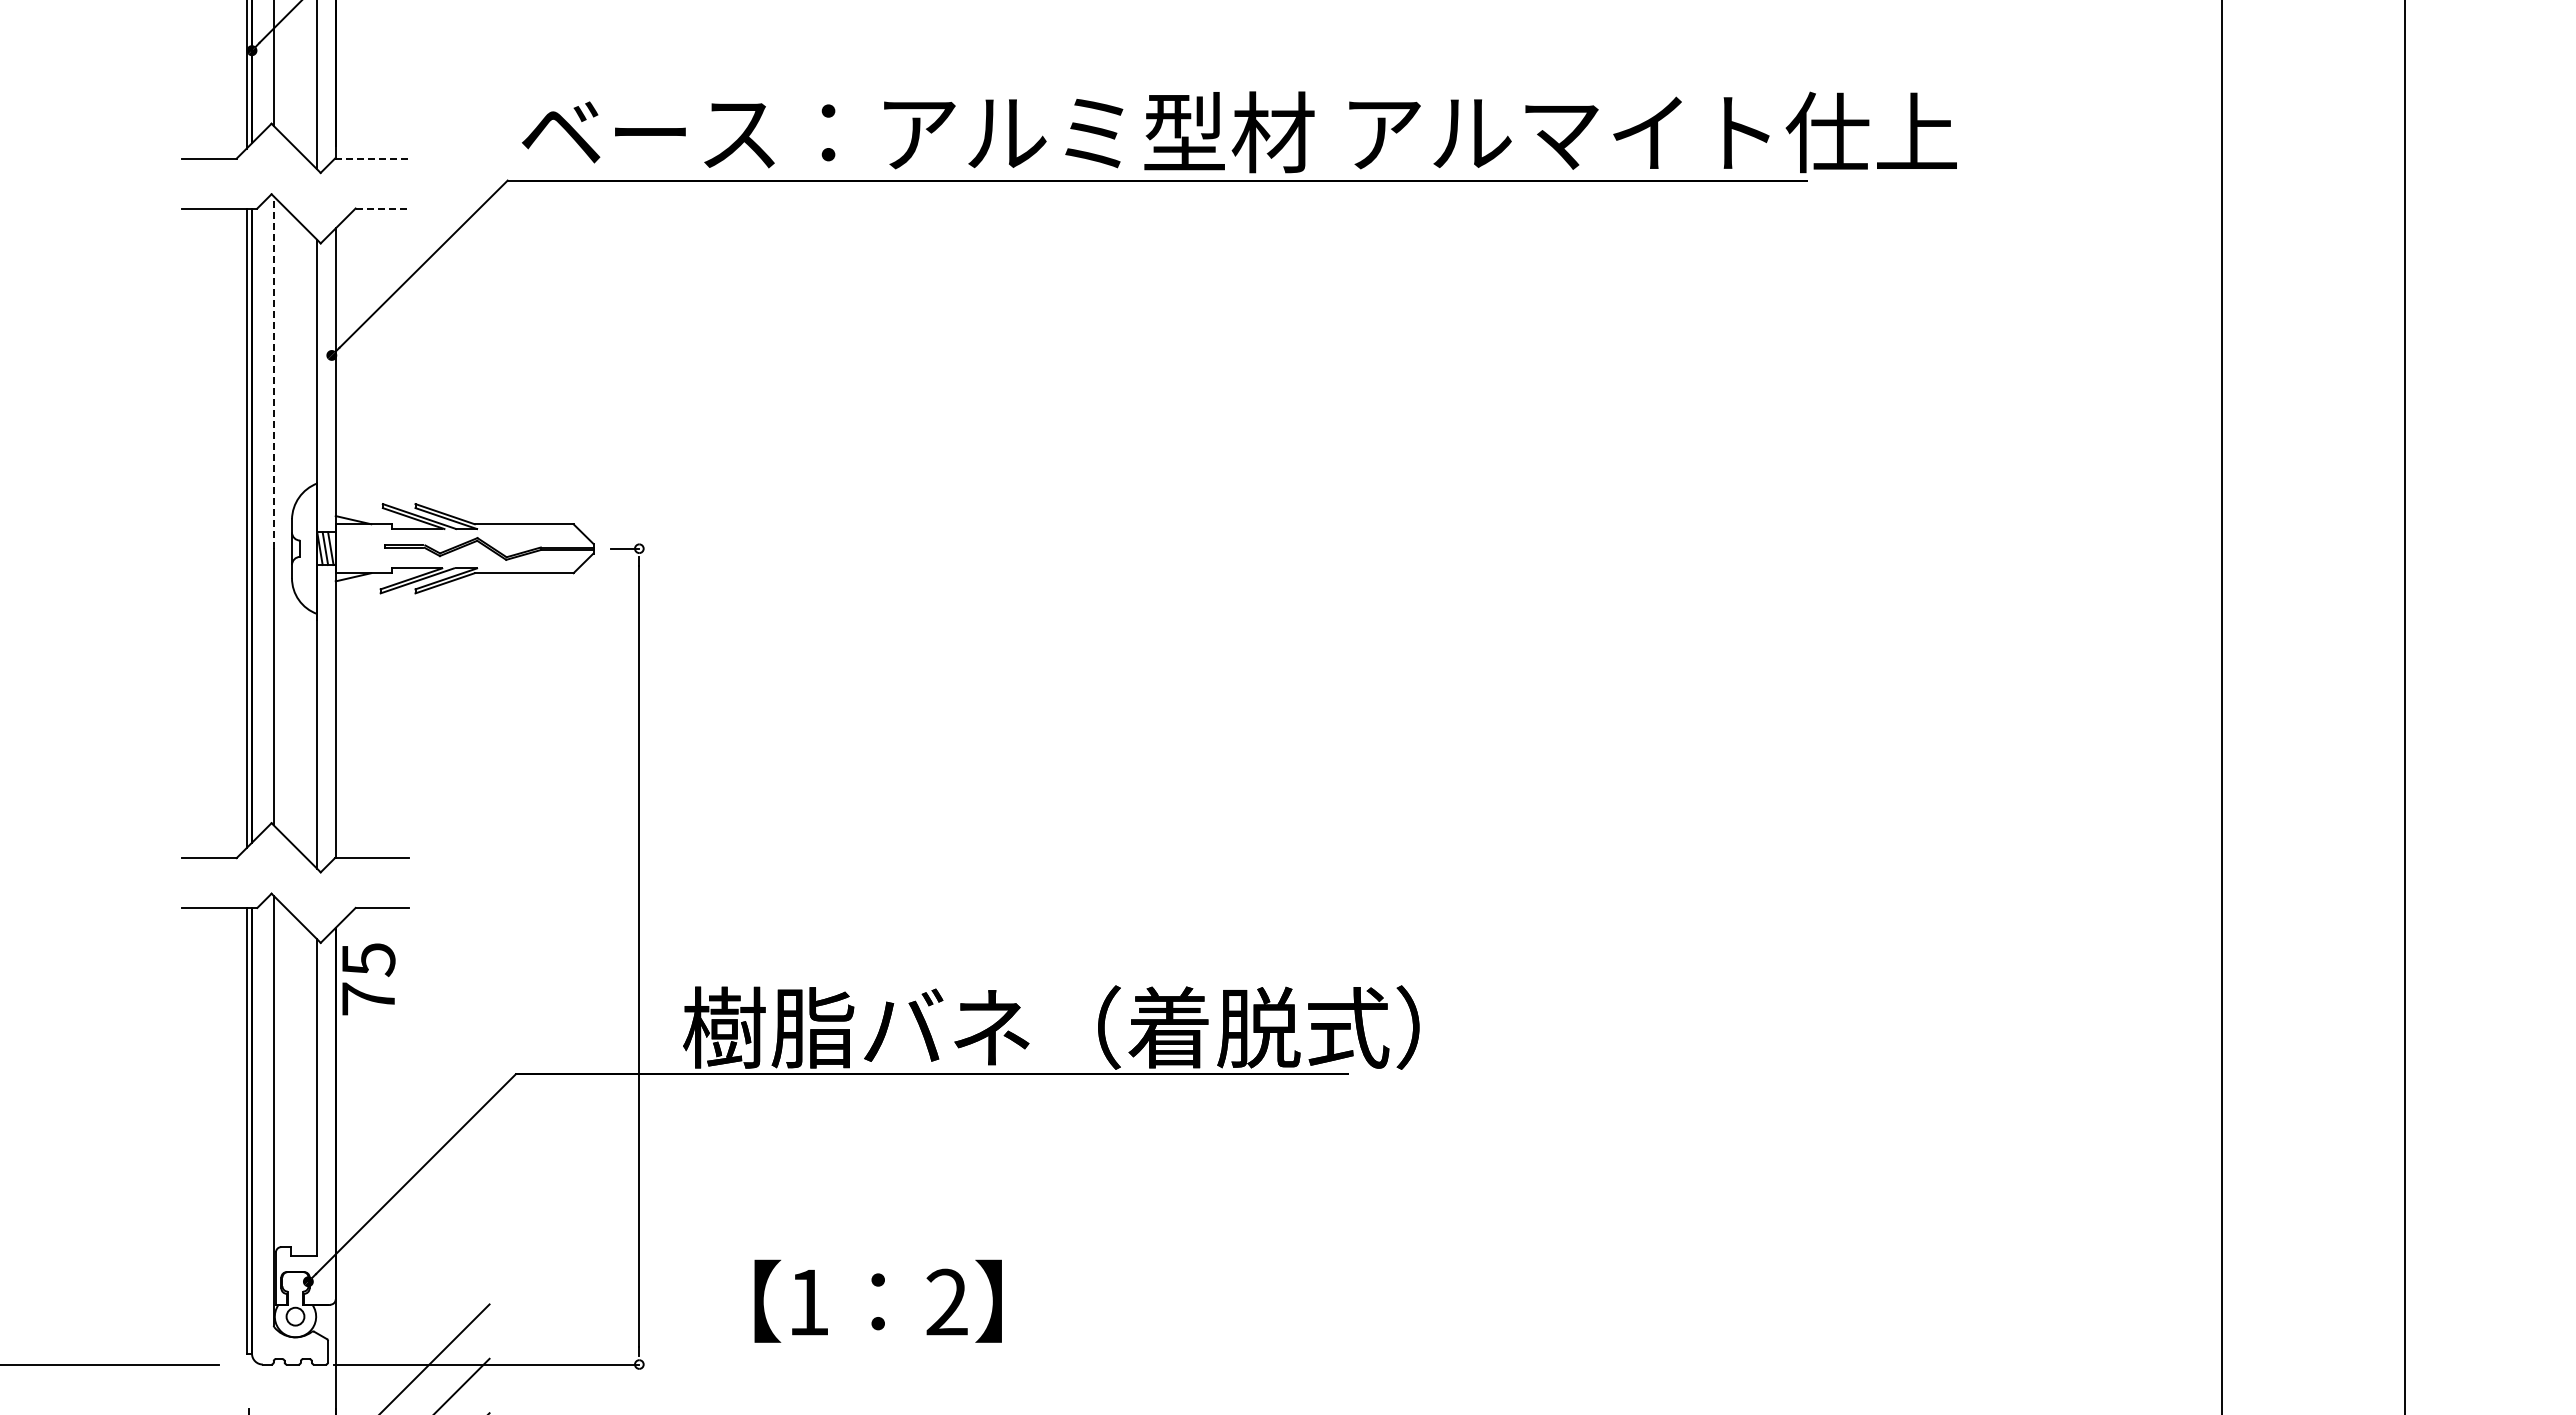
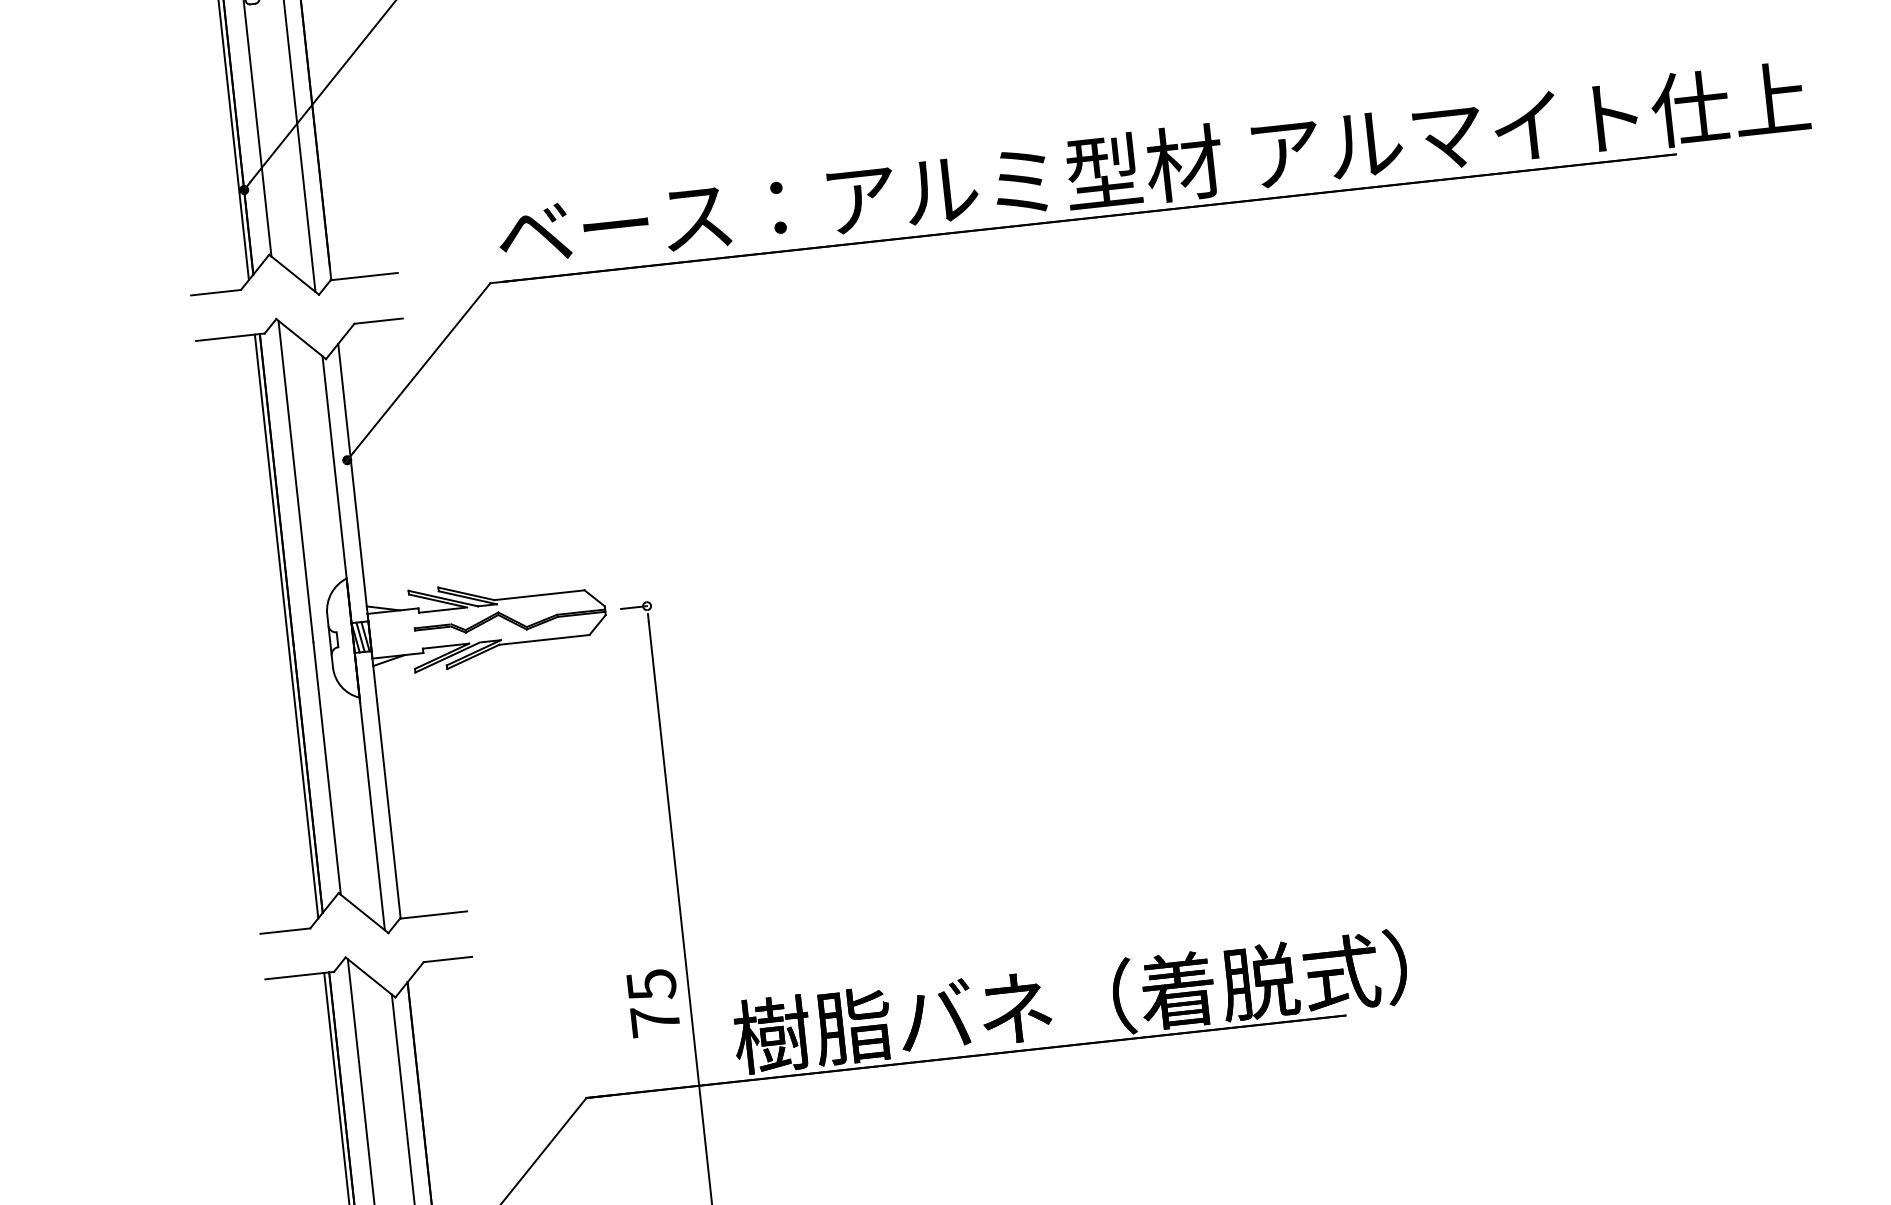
line: (371, 158) -> (363, 276), dashed -> solid
line: (382, 208) -> (378, 321), dashed -> solid
line: (273, 372) -> (295, 481), dashed -> solid
text: (368, 979) -> (653, 1003), moved

